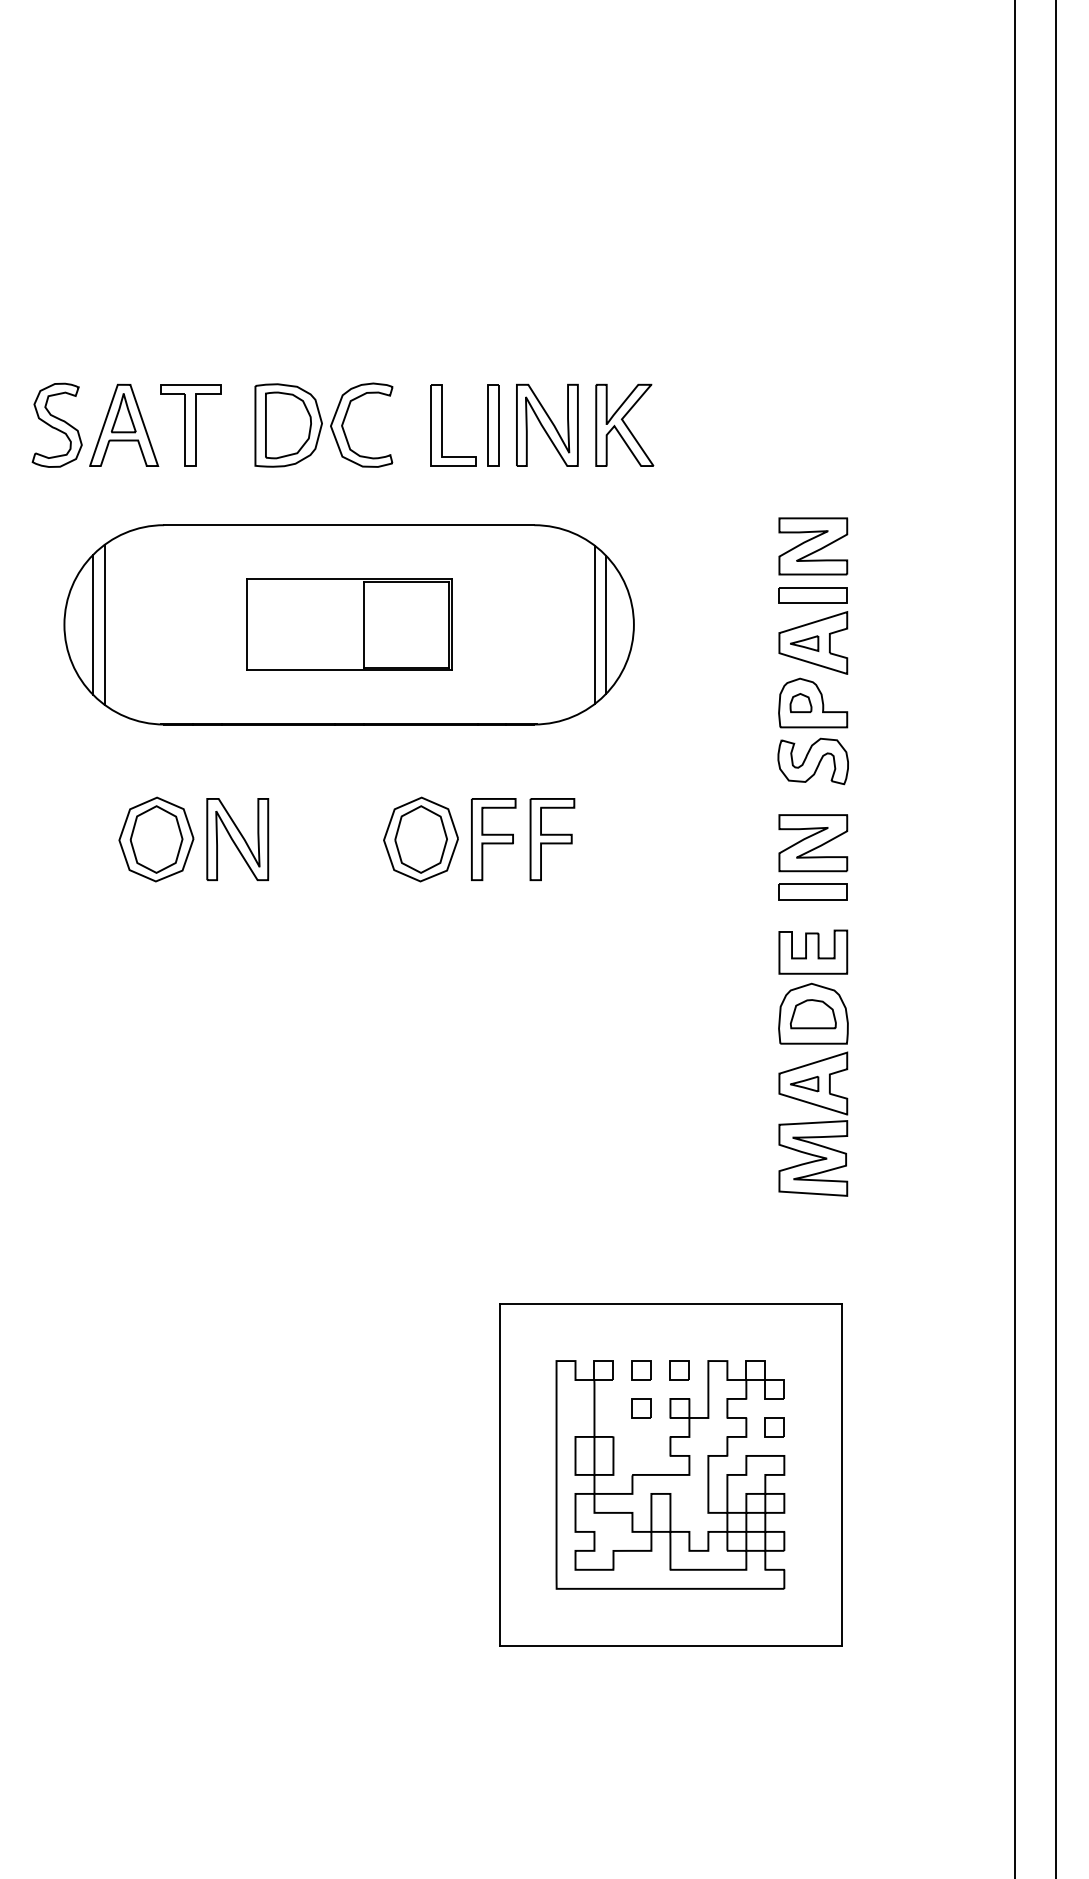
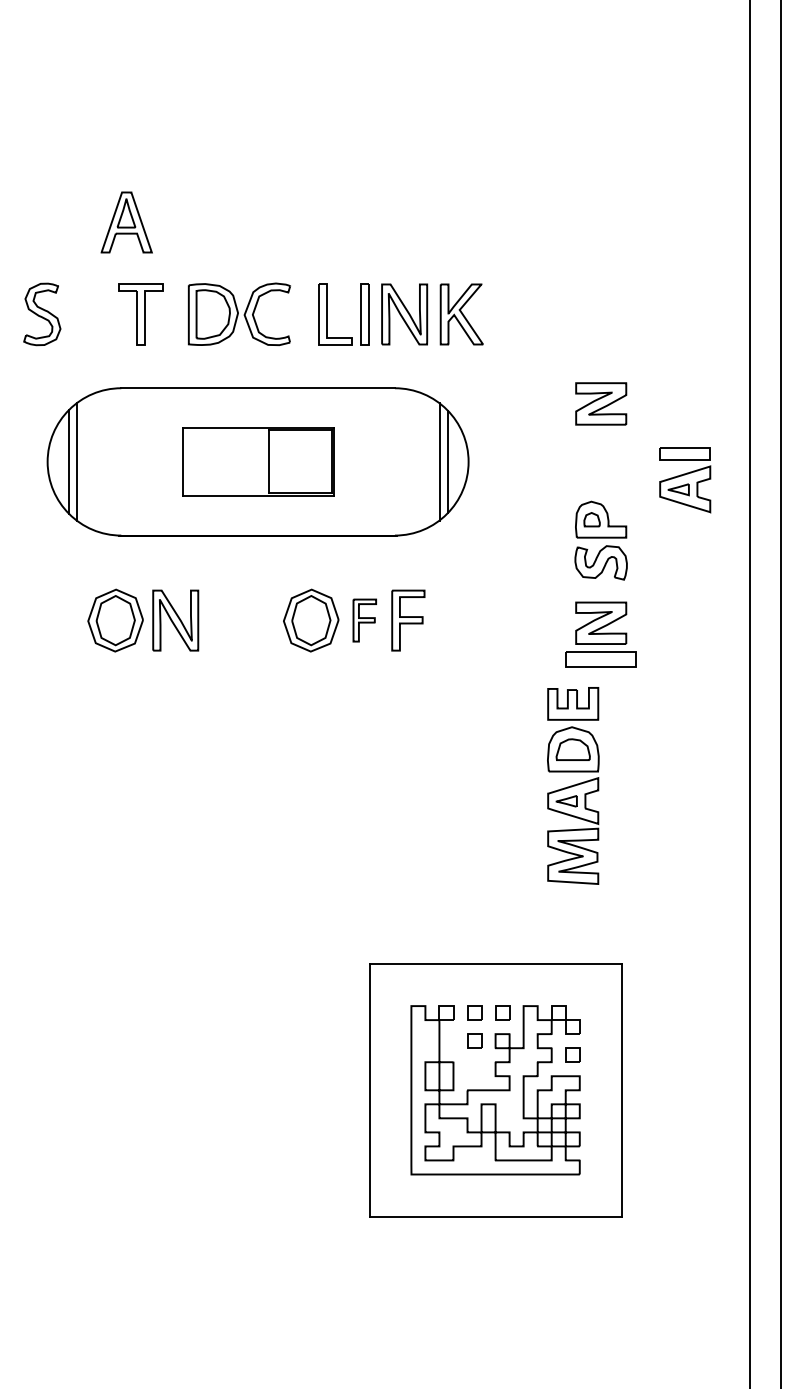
part: (123, 425) -> (126, 222), moved
part: (813, 631) -> (685, 480), moved
part: (493, 839) -> (364, 620), size x0.7
part: (812, 892) -> (600, 659), size x1.4
part: (813, 1062) -> (573, 785), moved

